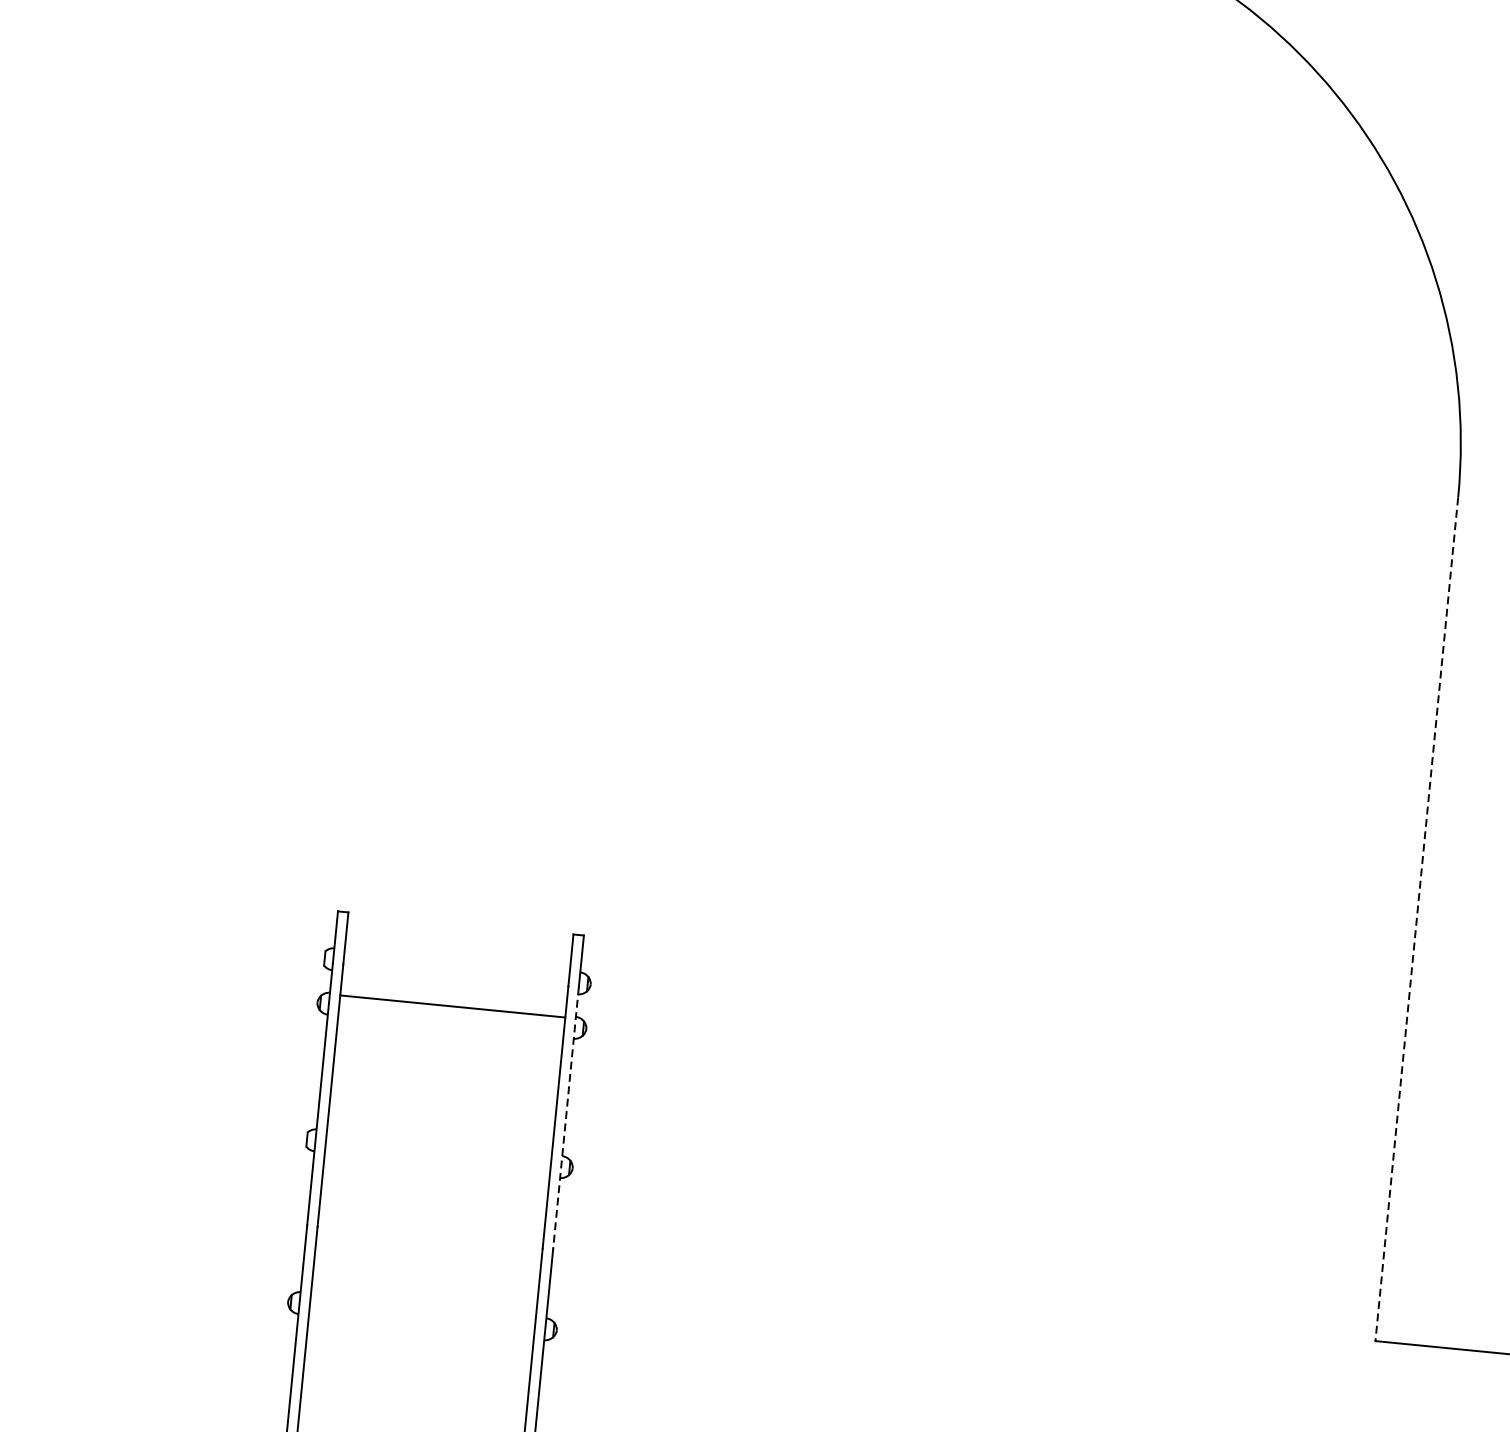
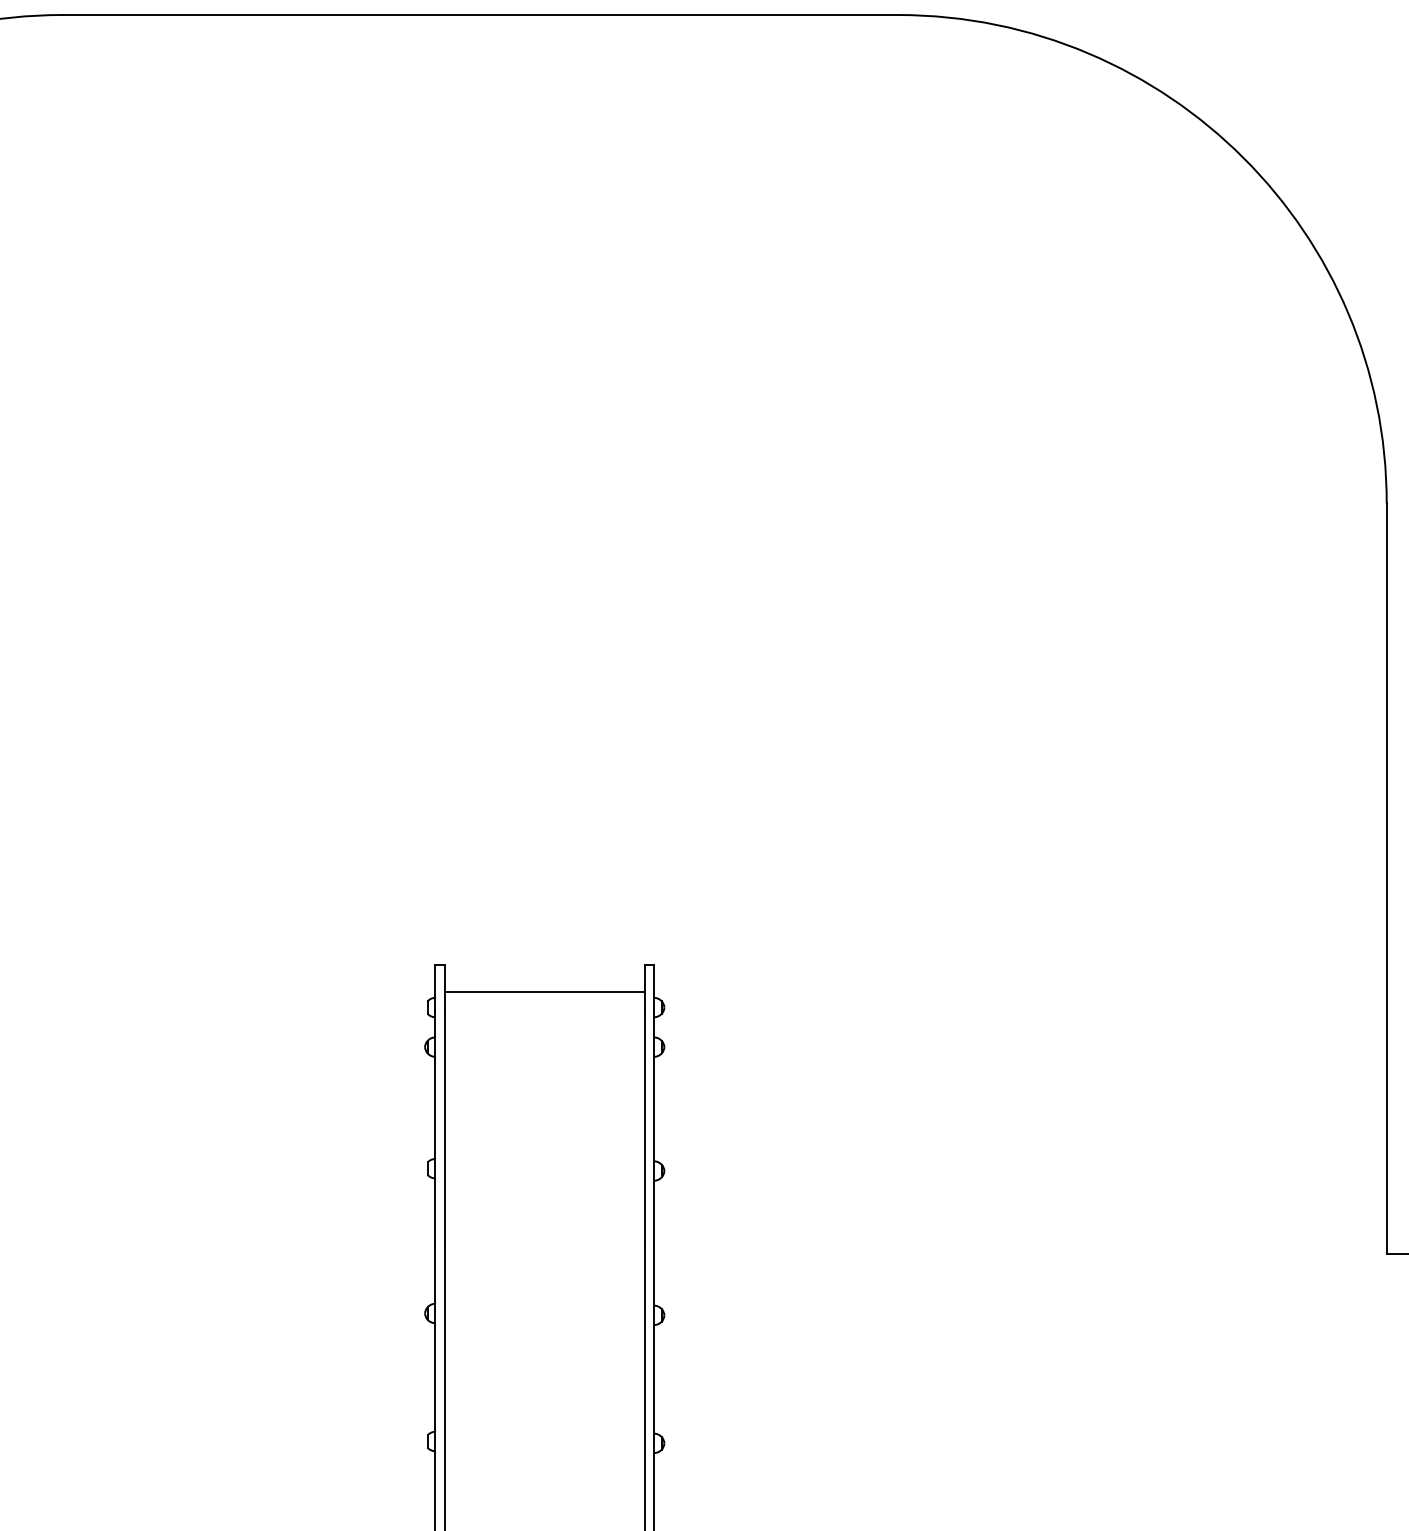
line: (1416, 920) -> (1386, 879), dashed -> solid
line: (452, 1006) -> (544, 991), moved
line: (566, 1118) -> (654, 1127), dashed -> solid

